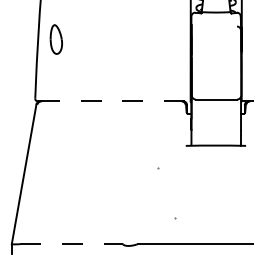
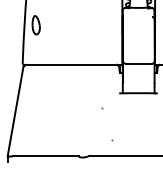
line: (114, 100) -> (73, 64), dashed -> solid
line: (70, 244) -> (45, 156), dashed -> solid

